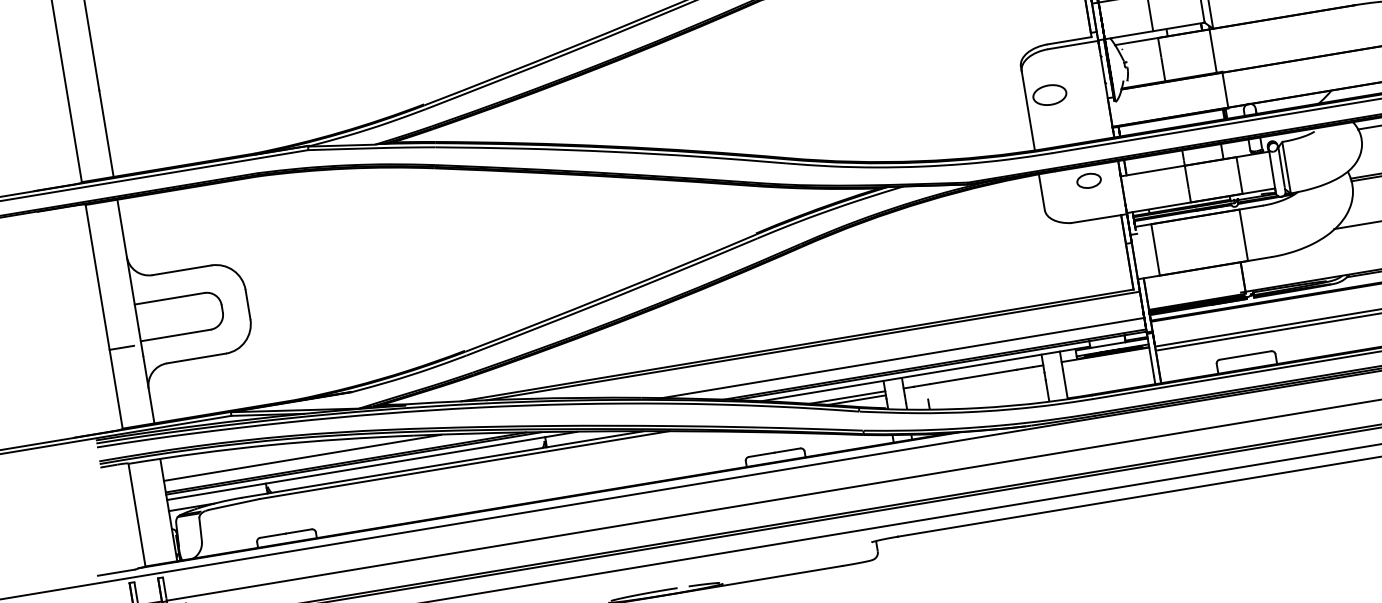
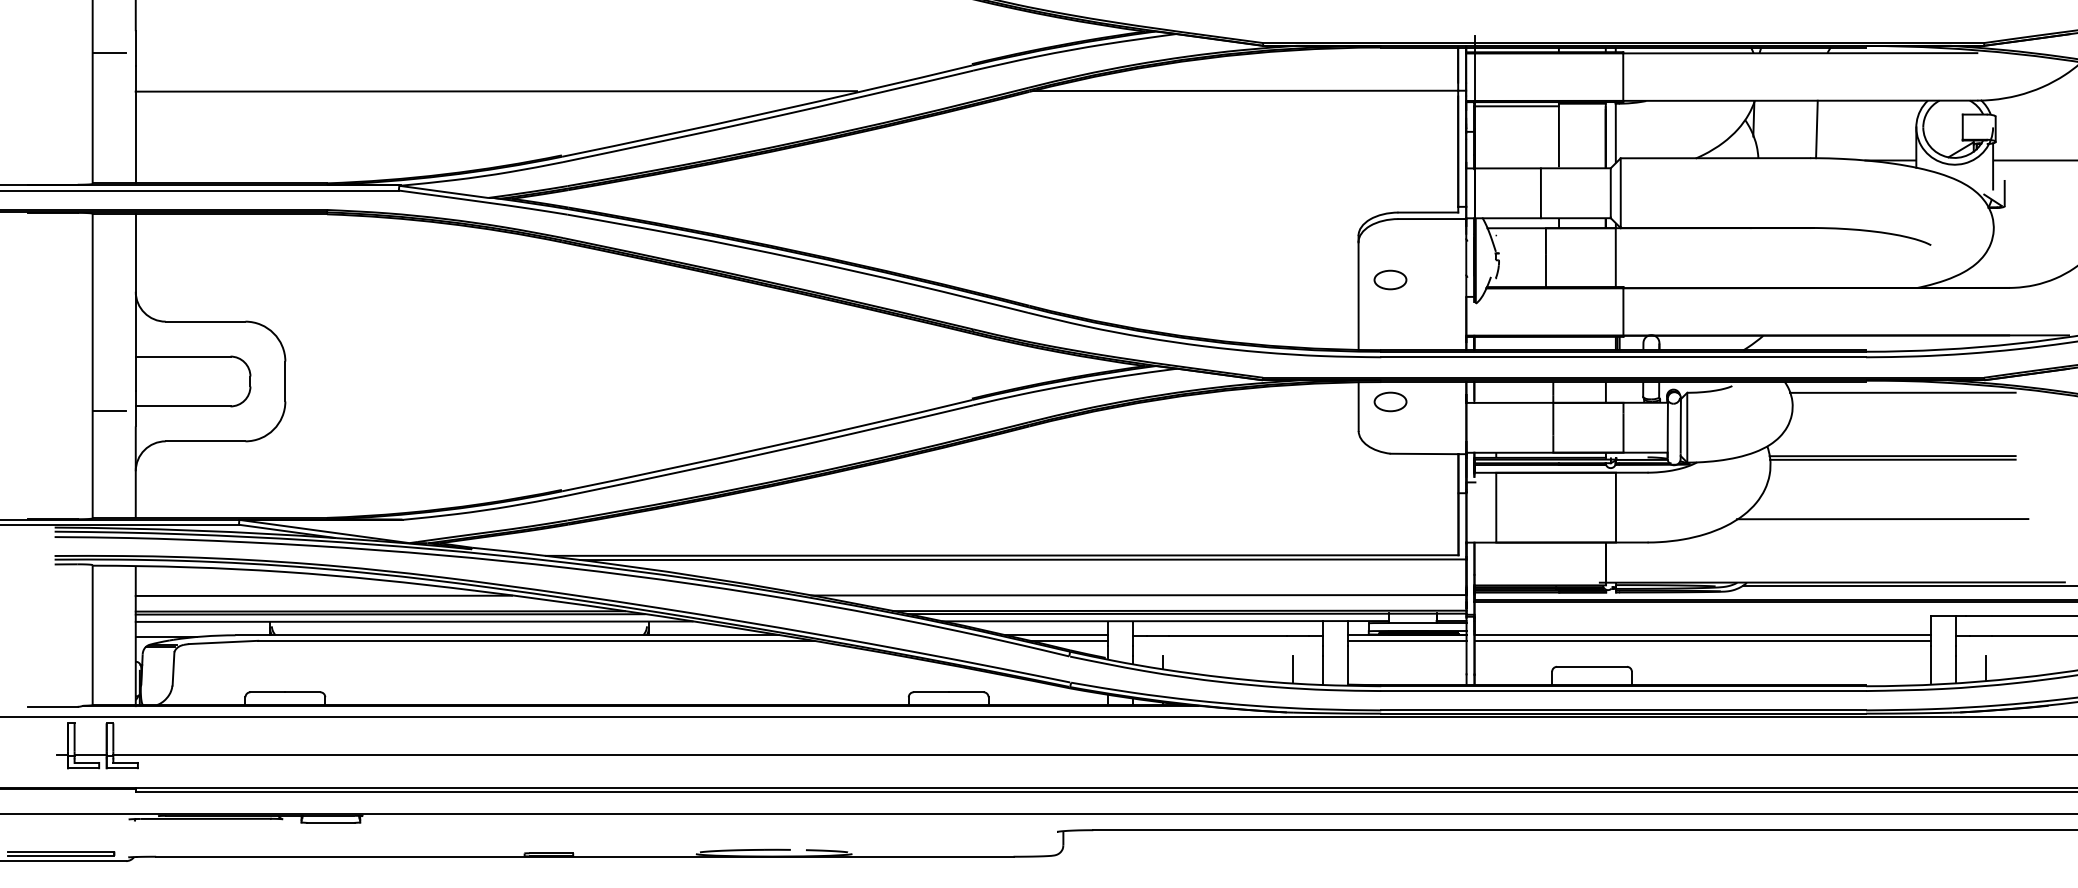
line: (368, 65) -> (496, 91), added
line: (77, 83) -> (108, 52), added
part: (1049, 94) -> (1390, 279), size x0.71
part: (1089, 180) -> (1390, 401), moved
line: (1105, 358) -> (1406, 640), added
line: (1025, 393) -> (1292, 668), added

